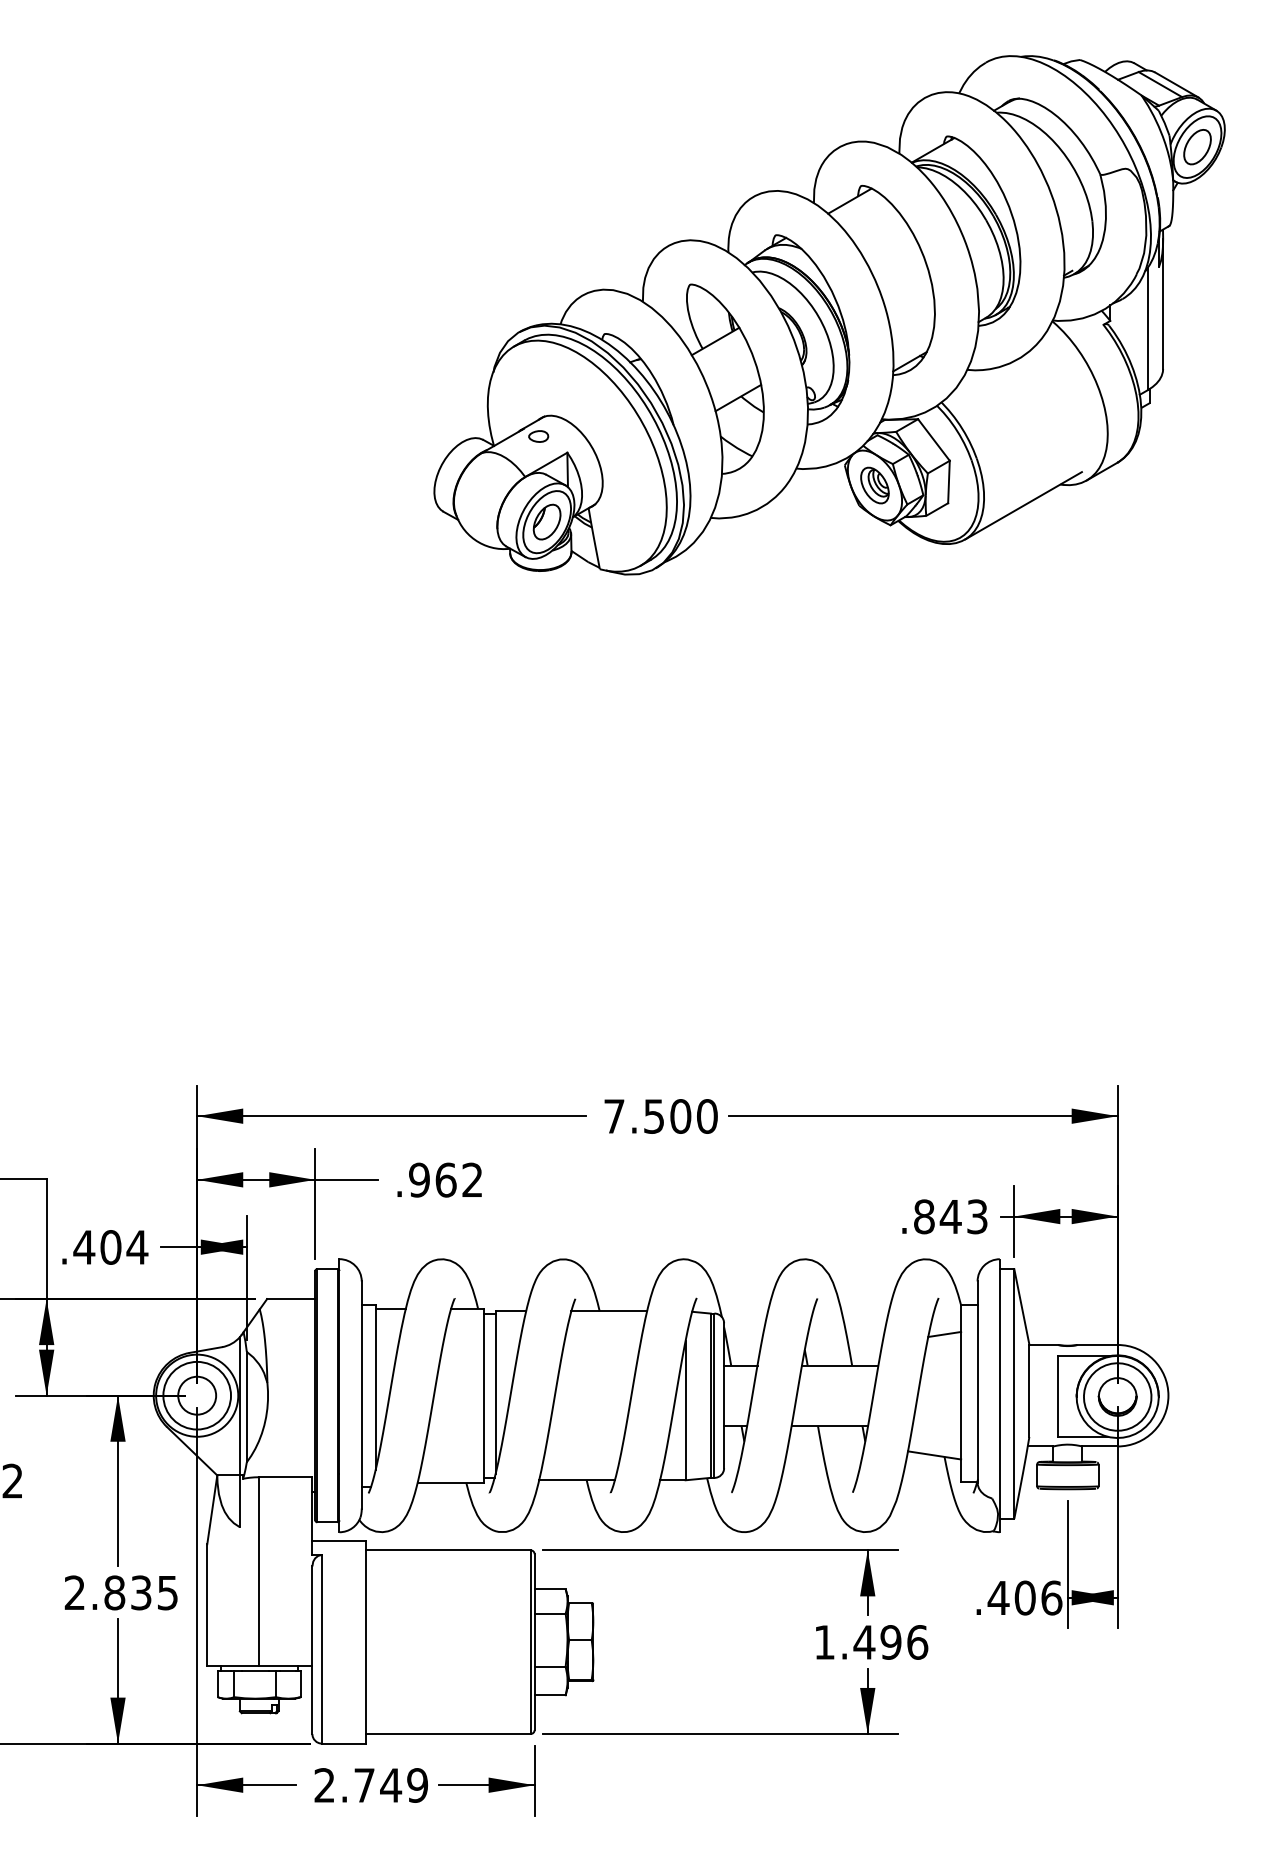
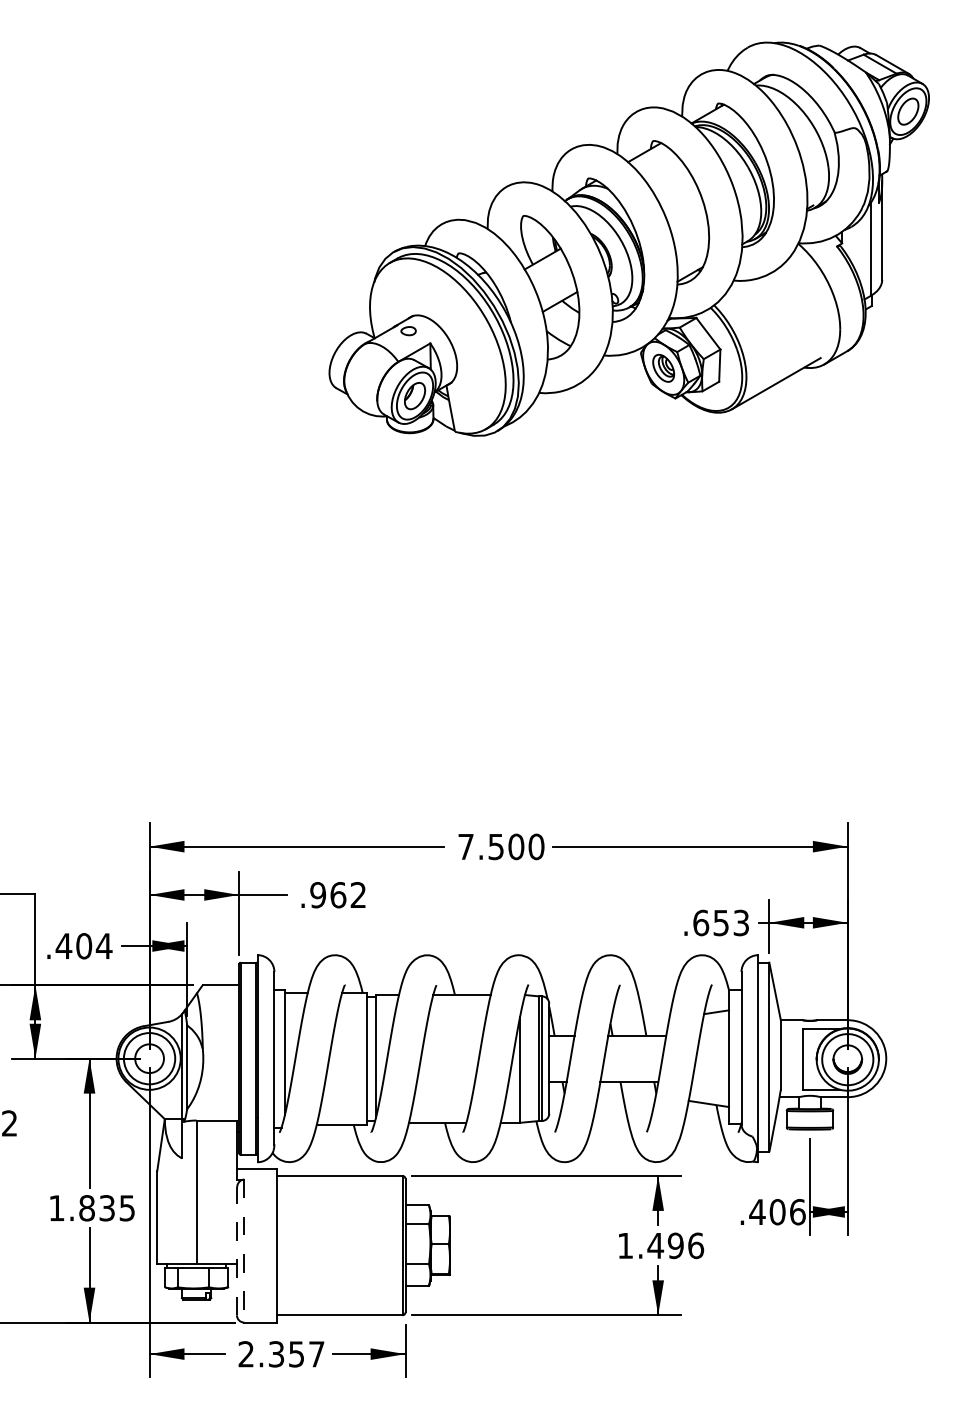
text: (938, 1216) -> (711, 922), .843 -> .653
text: (74, 1591) -> (56, 1207), 2.835 -> 1.835
line: (311, 1649) -> (236, 1251), solid -> dashed
line: (322, 1649) -> (244, 1251), solid -> dashed
text: (390, 1785) -> (296, 1354), 2.749 -> 2.357

